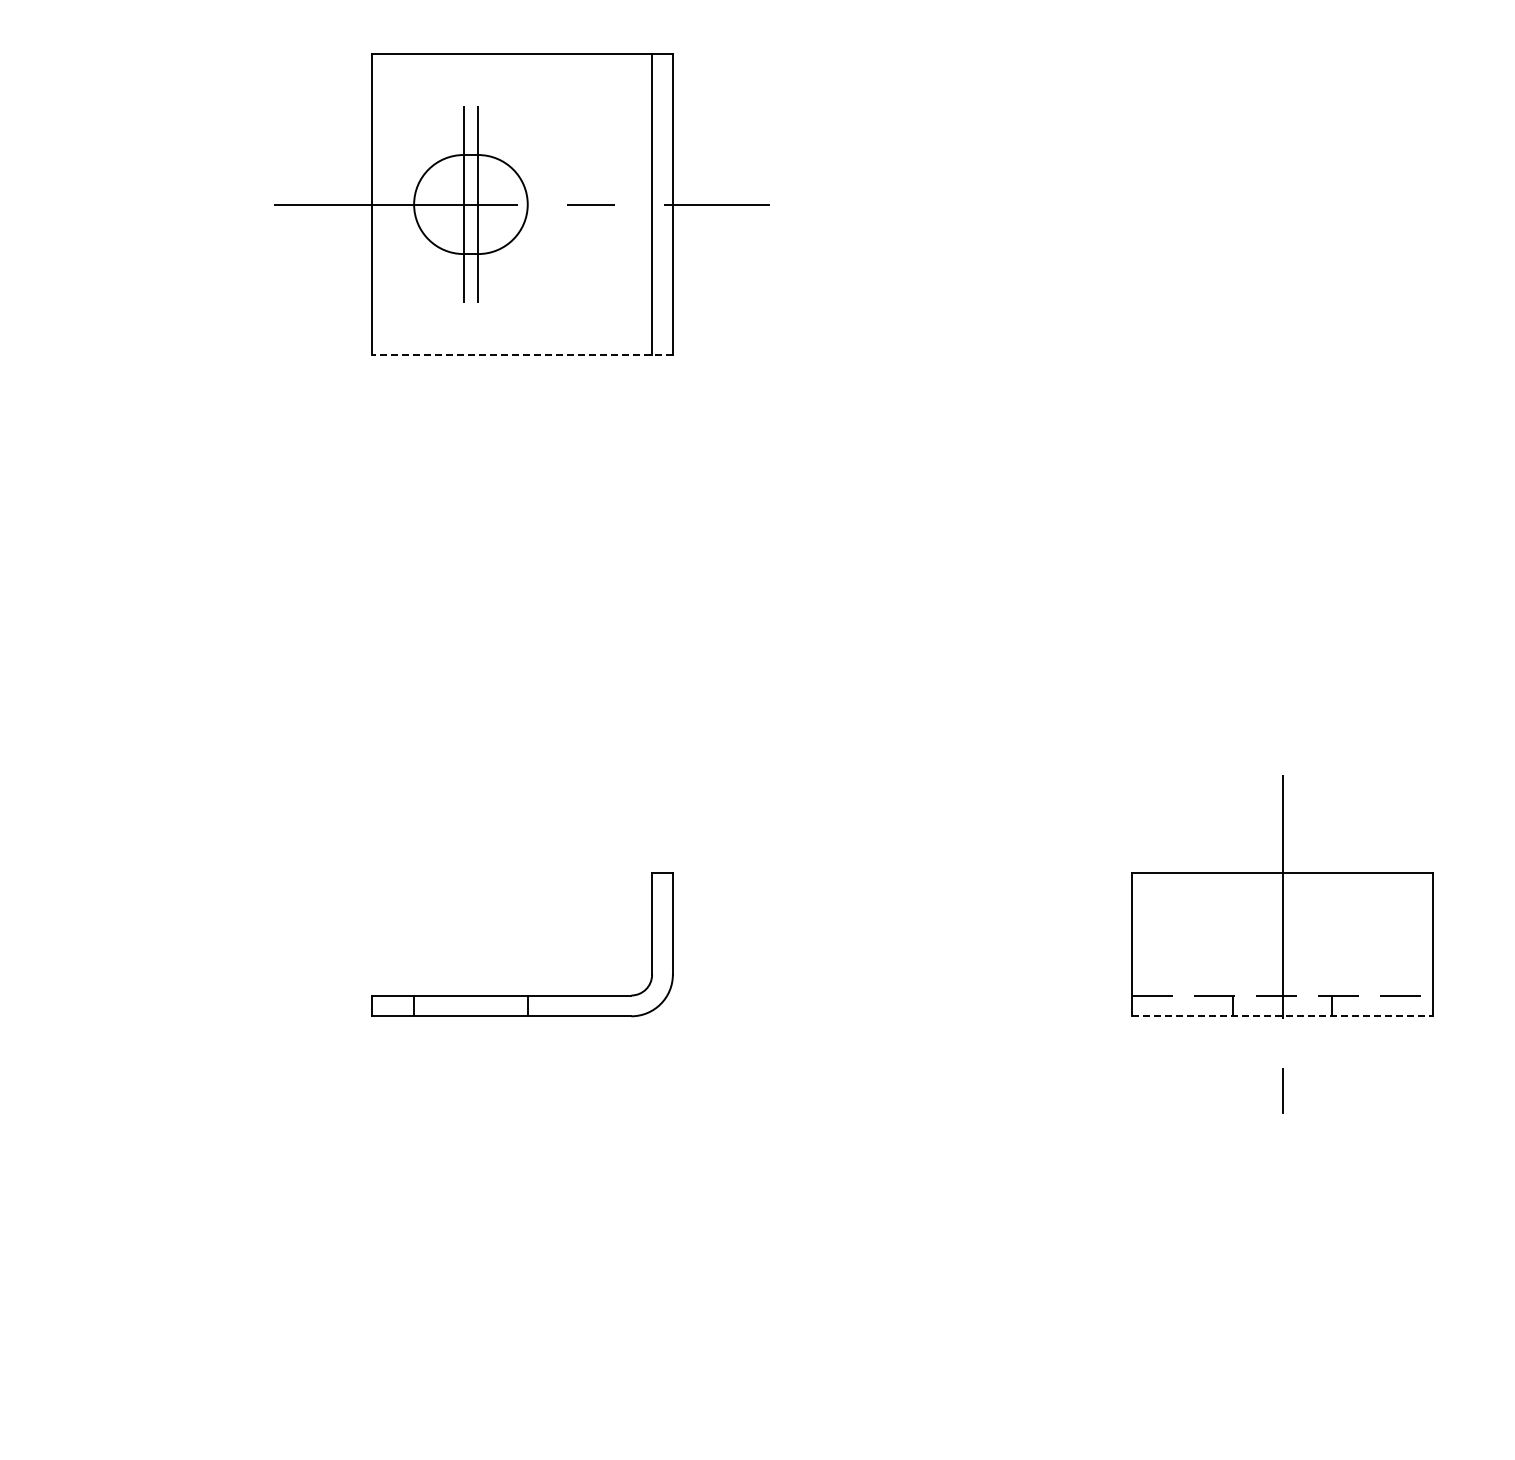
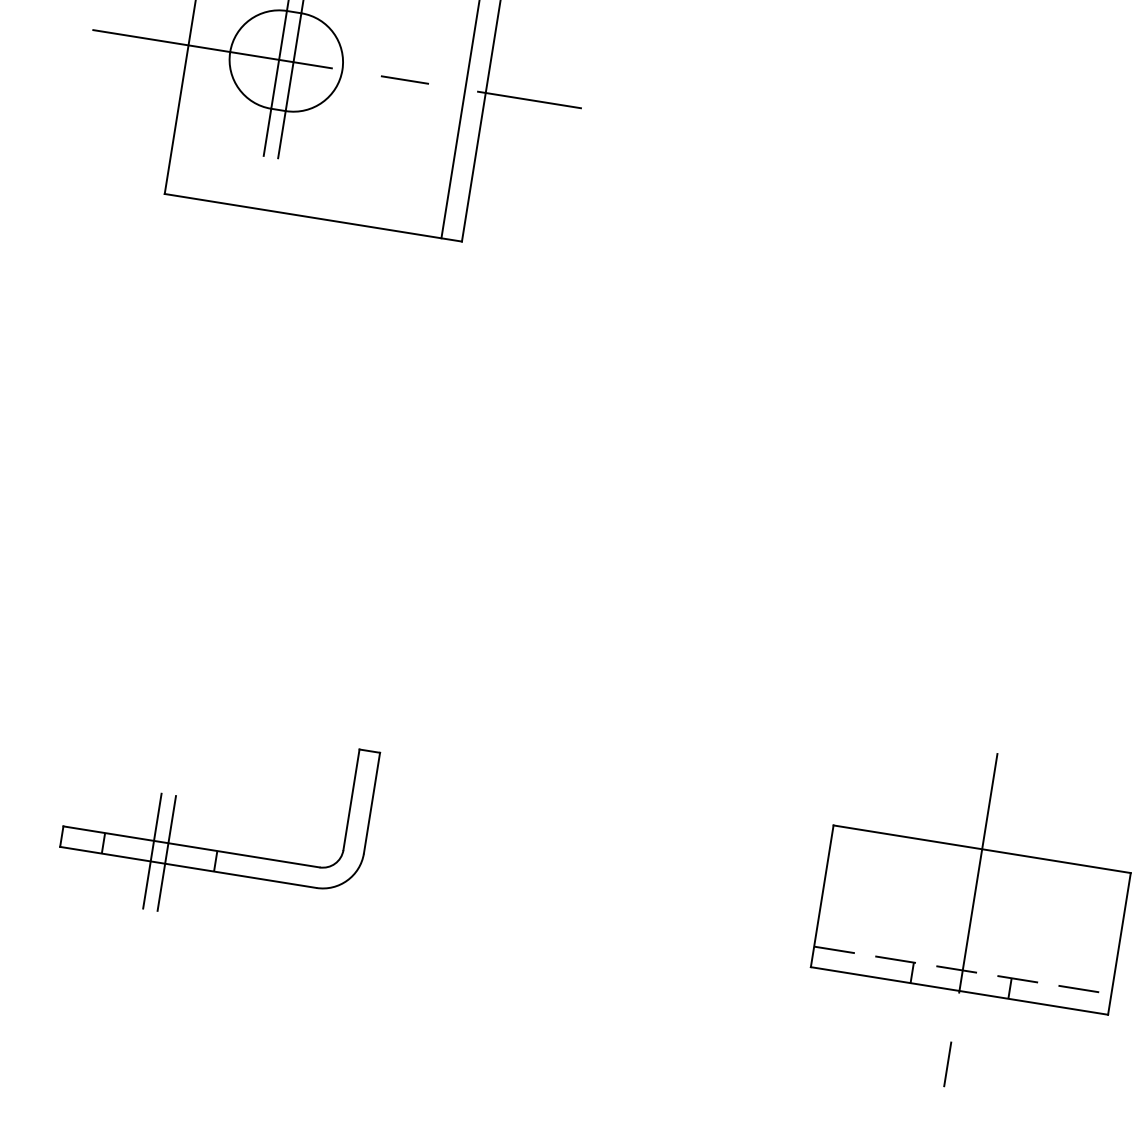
line: (521, 355) -> (312, 218), dashed -> solid
line: (463, 1005) -> (152, 850), added
line: (478, 1005) -> (167, 853), added
line: (1283, 1016) -> (960, 991), dashed -> solid

